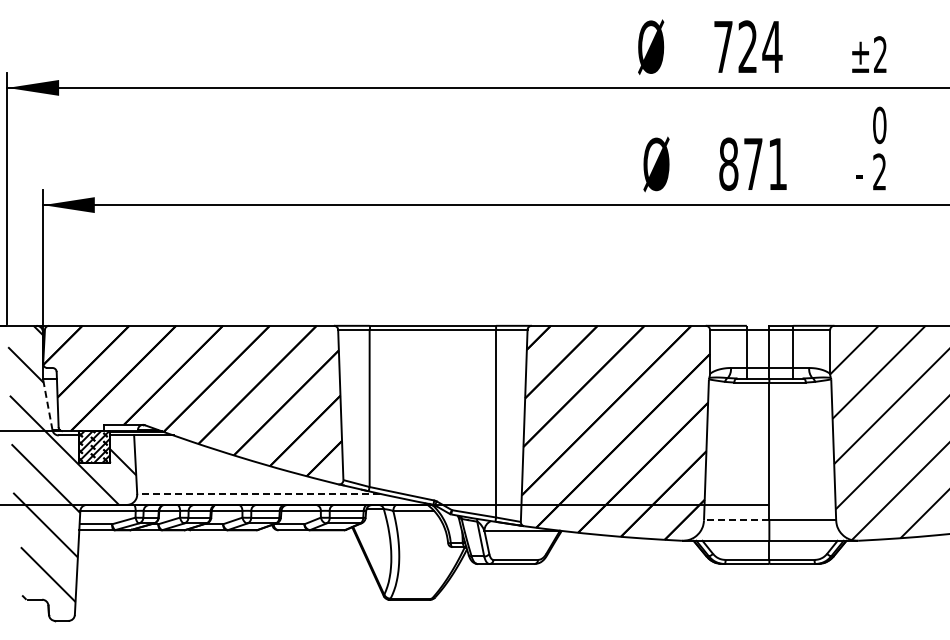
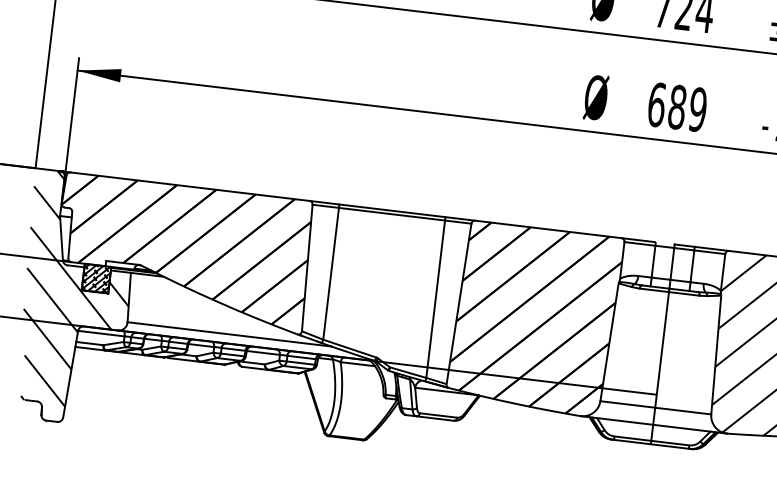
text: (753, 163) -> (677, 106), 871 -> 689
line: (47, 403) -> (61, 237), dashed -> solid
line: (258, 493) -> (229, 334), dashed -> solid
line: (736, 520) -> (627, 404), dashed -> solid

